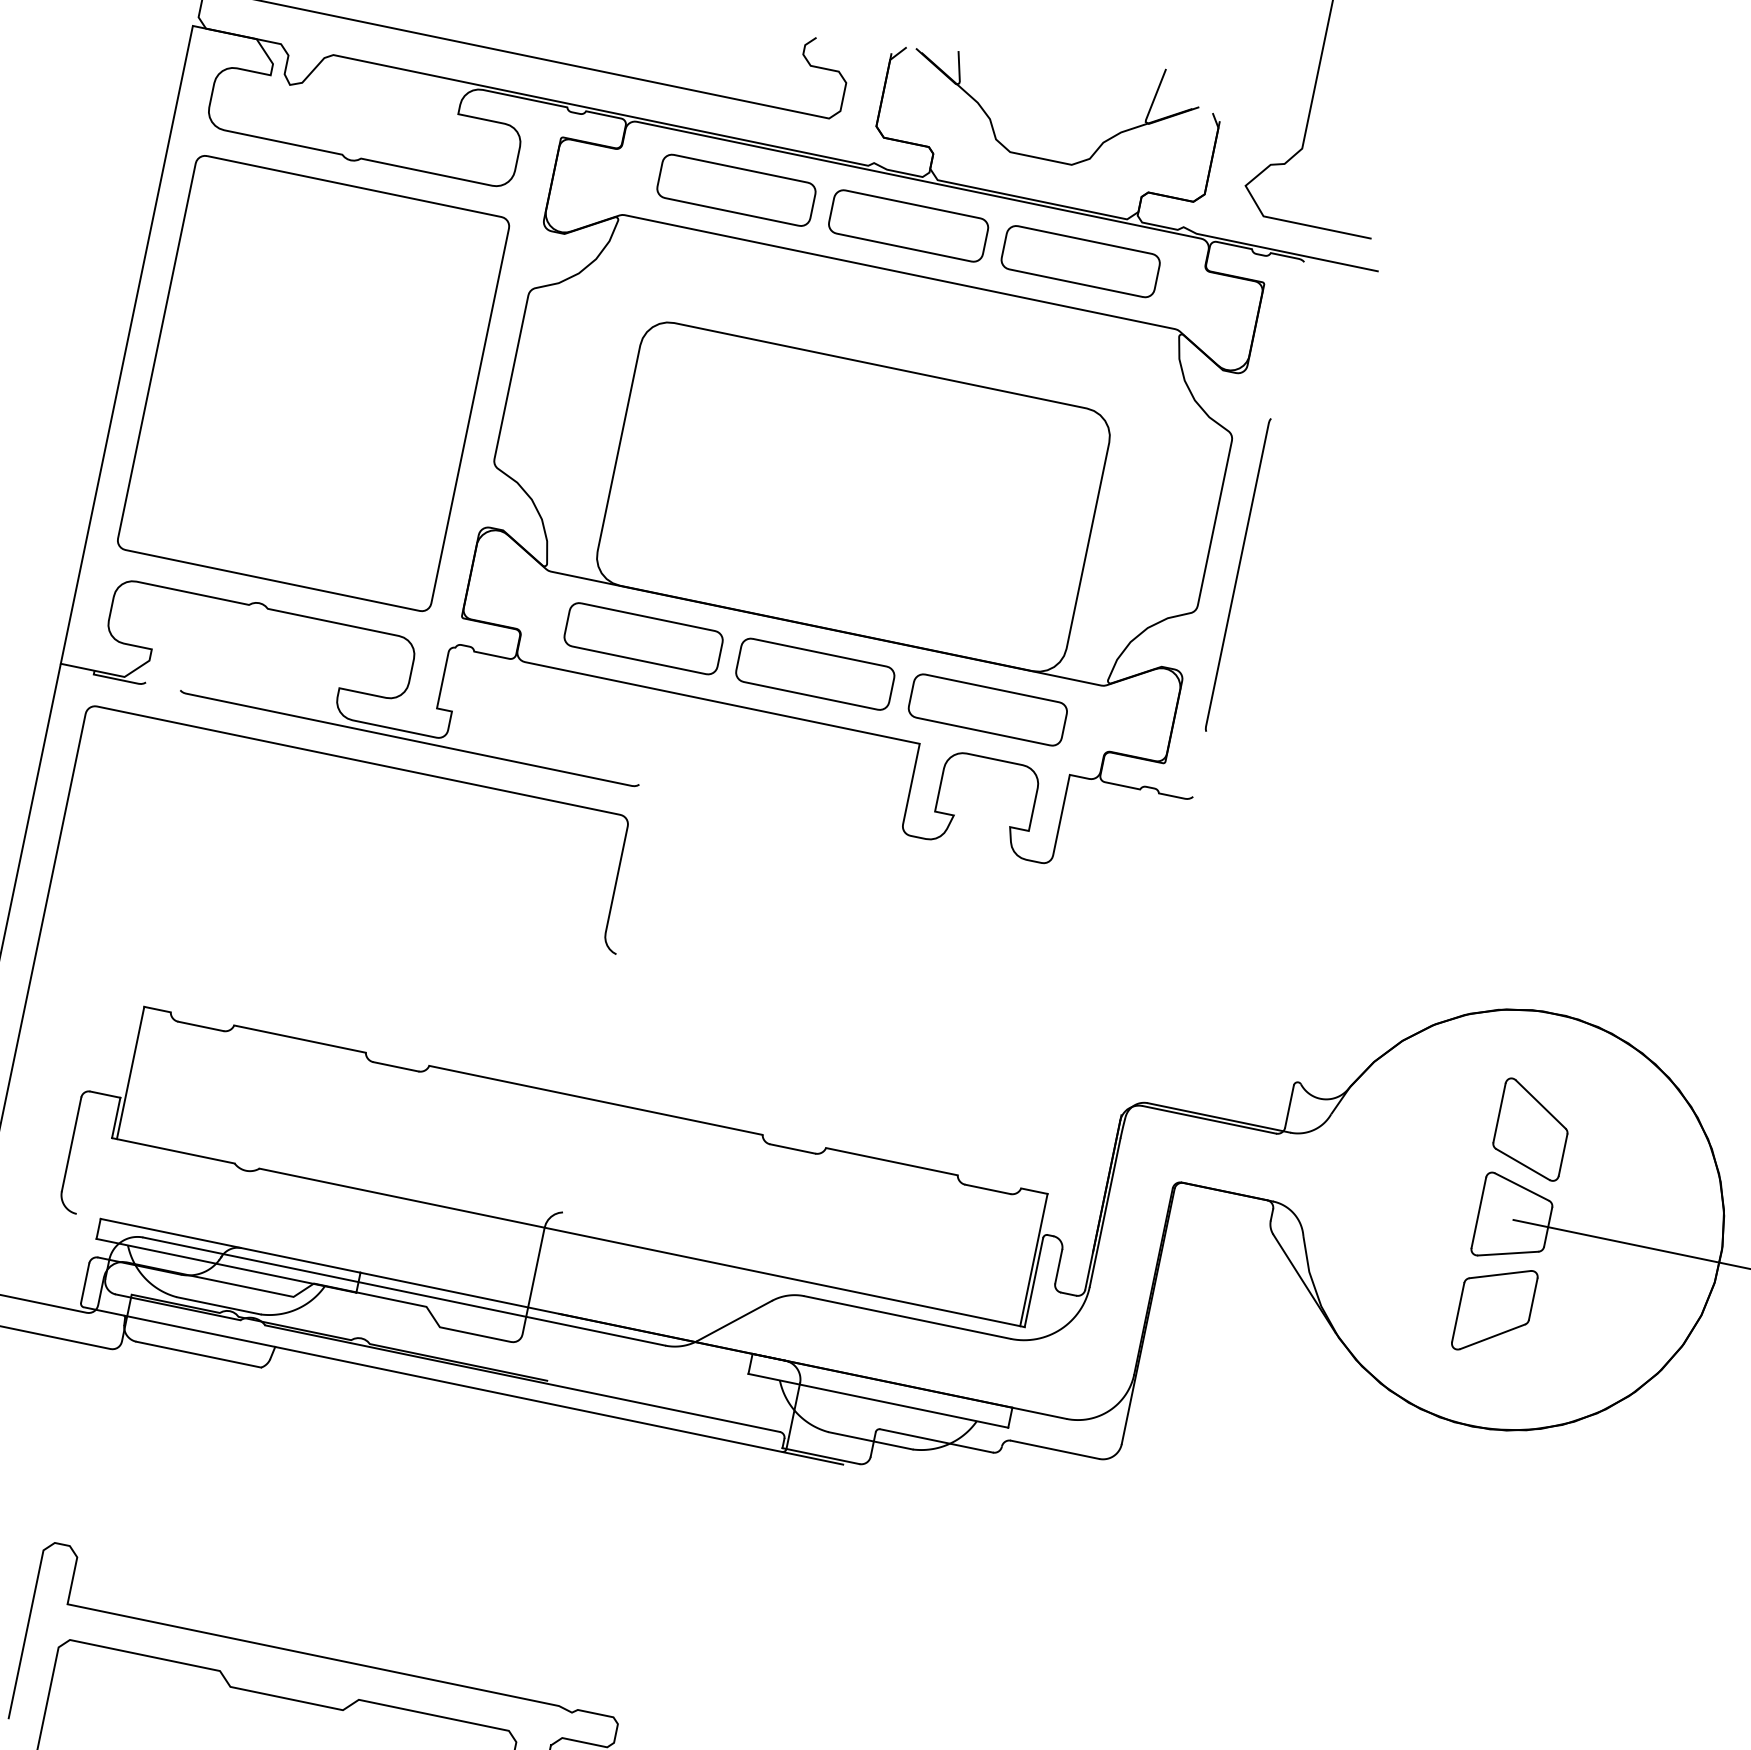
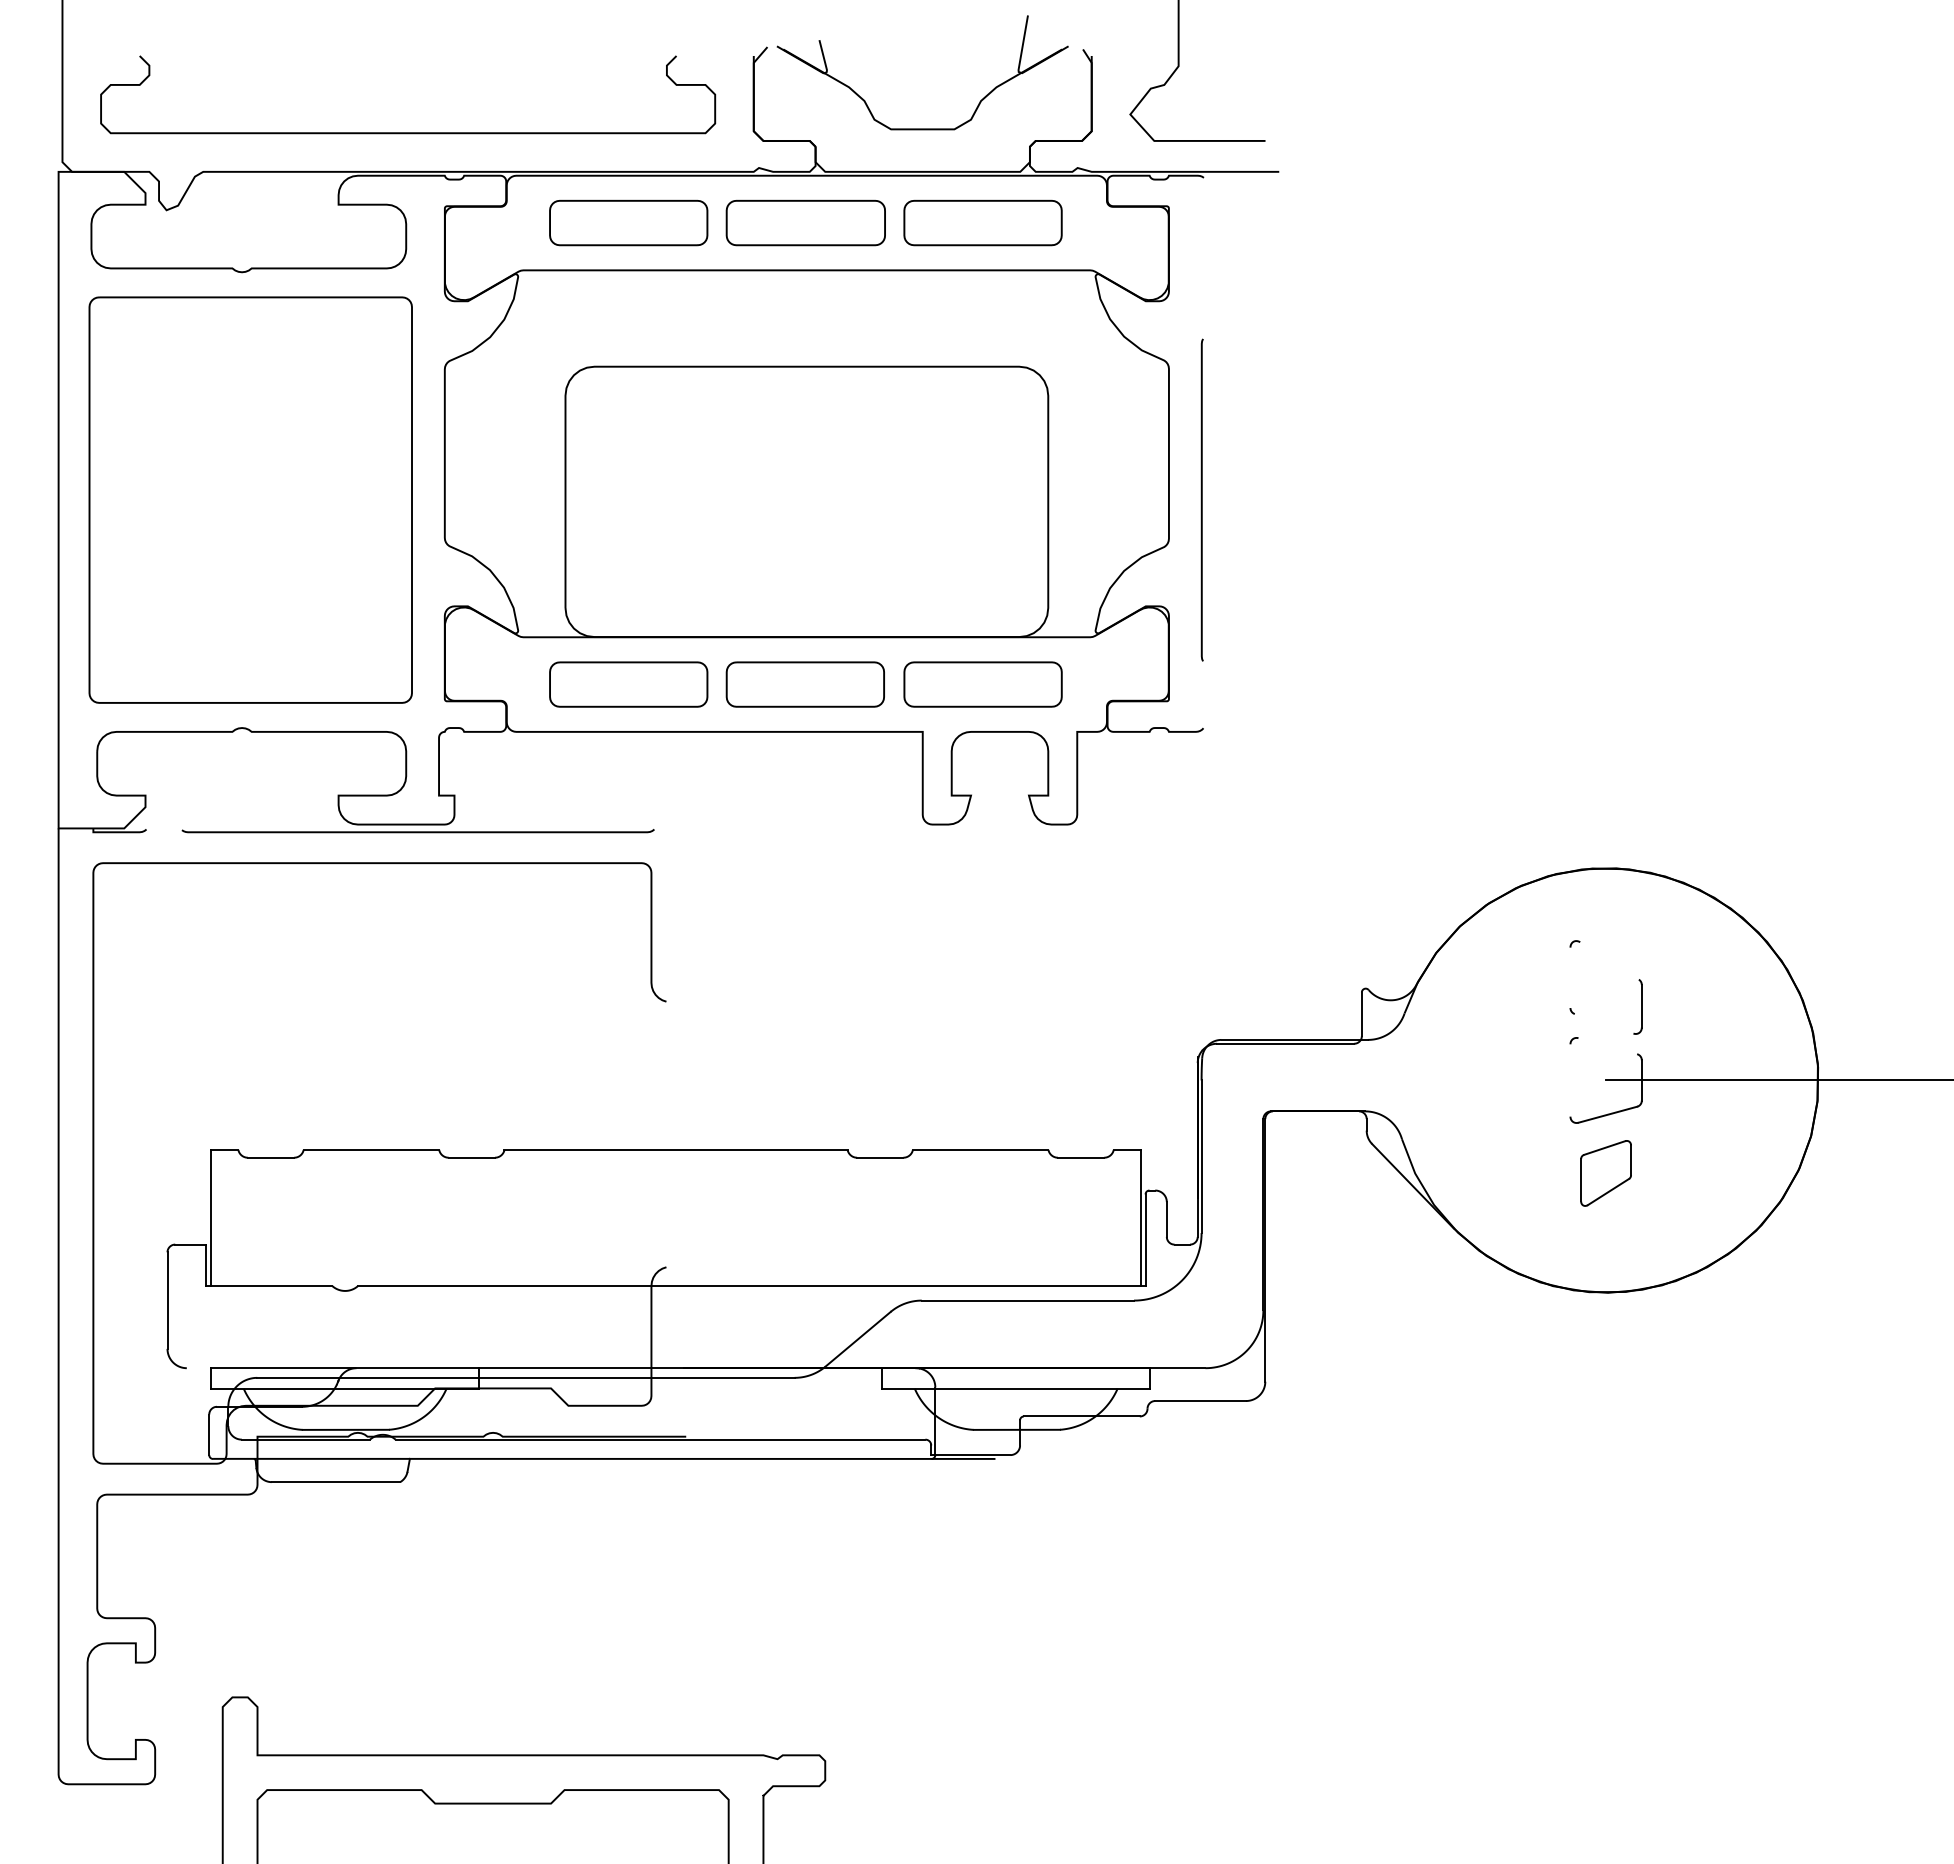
line: (1540, 1104) -> (1609, 960), removed
line: (1499, 1112) -> (1570, 977), removed
line: (1522, 1164) -> (1603, 1023), removed
line: (1521, 1187) -> (1607, 1046), removed
line: (1478, 1212) -> (1570, 1080), removed
part: (1494, 1310) -> (1605, 1173), size x0.7

